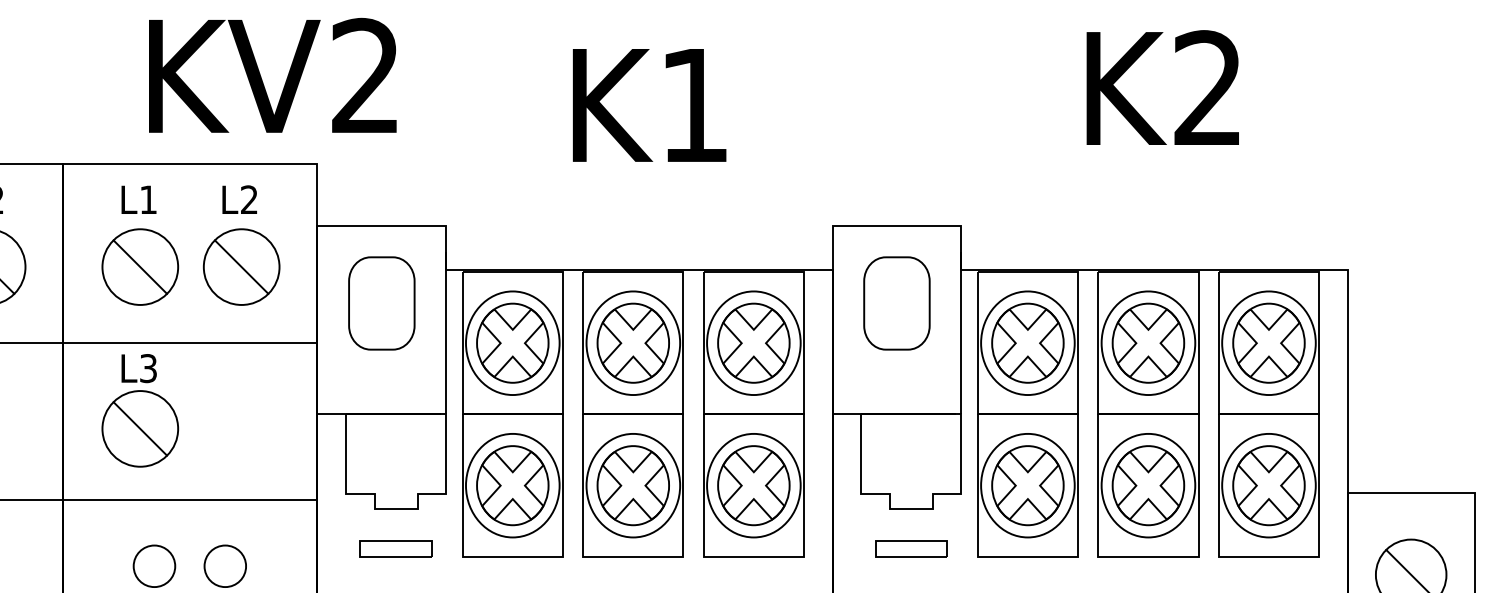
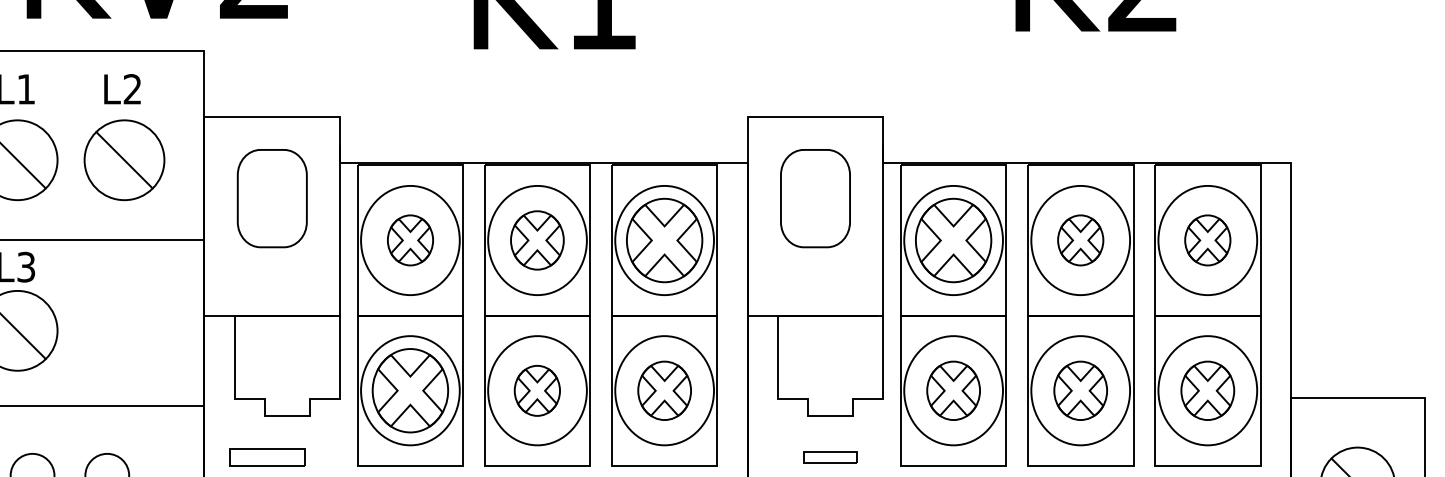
part: (512, 342) -> (410, 239), size x0.6
part: (632, 342) -> (536, 239), size x0.7
part: (1148, 342) -> (1080, 239), size x0.6
part: (1268, 342) -> (1207, 239), size x0.6
part: (632, 485) -> (536, 390), size x0.6
part: (753, 485) -> (664, 390), size x0.7
part: (1027, 485) -> (953, 390), size x0.7
part: (1148, 485) -> (1080, 390), size x0.7
part: (1268, 485) -> (1207, 390), size x0.7
part: (395, 548) -> (266, 456), moved
part: (911, 548) -> (830, 456), size x0.7

